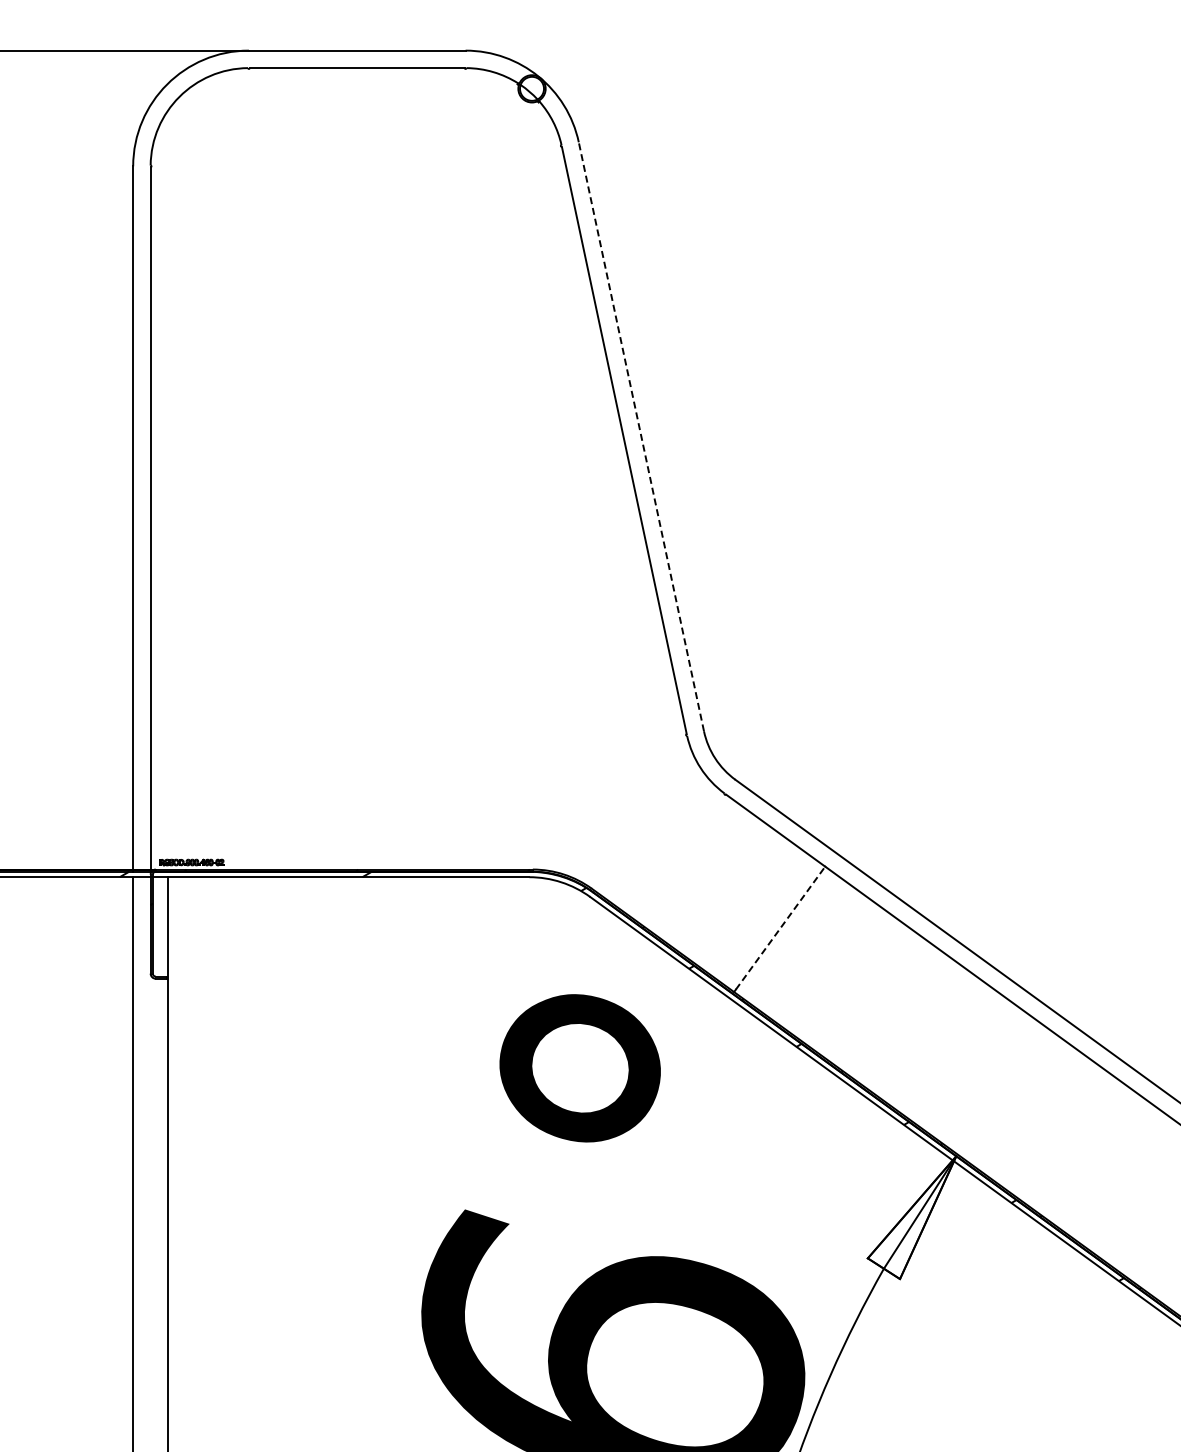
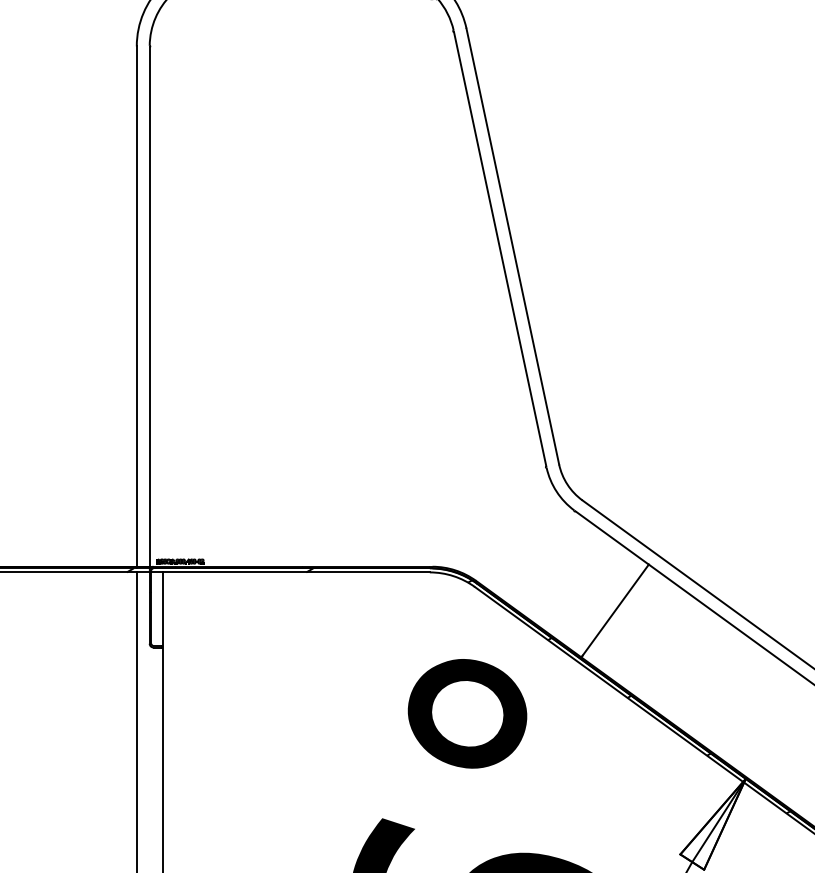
line: (641, 436) -> (512, 246), dashed -> solid
line: (780, 927) -> (615, 609), dashed -> solid

